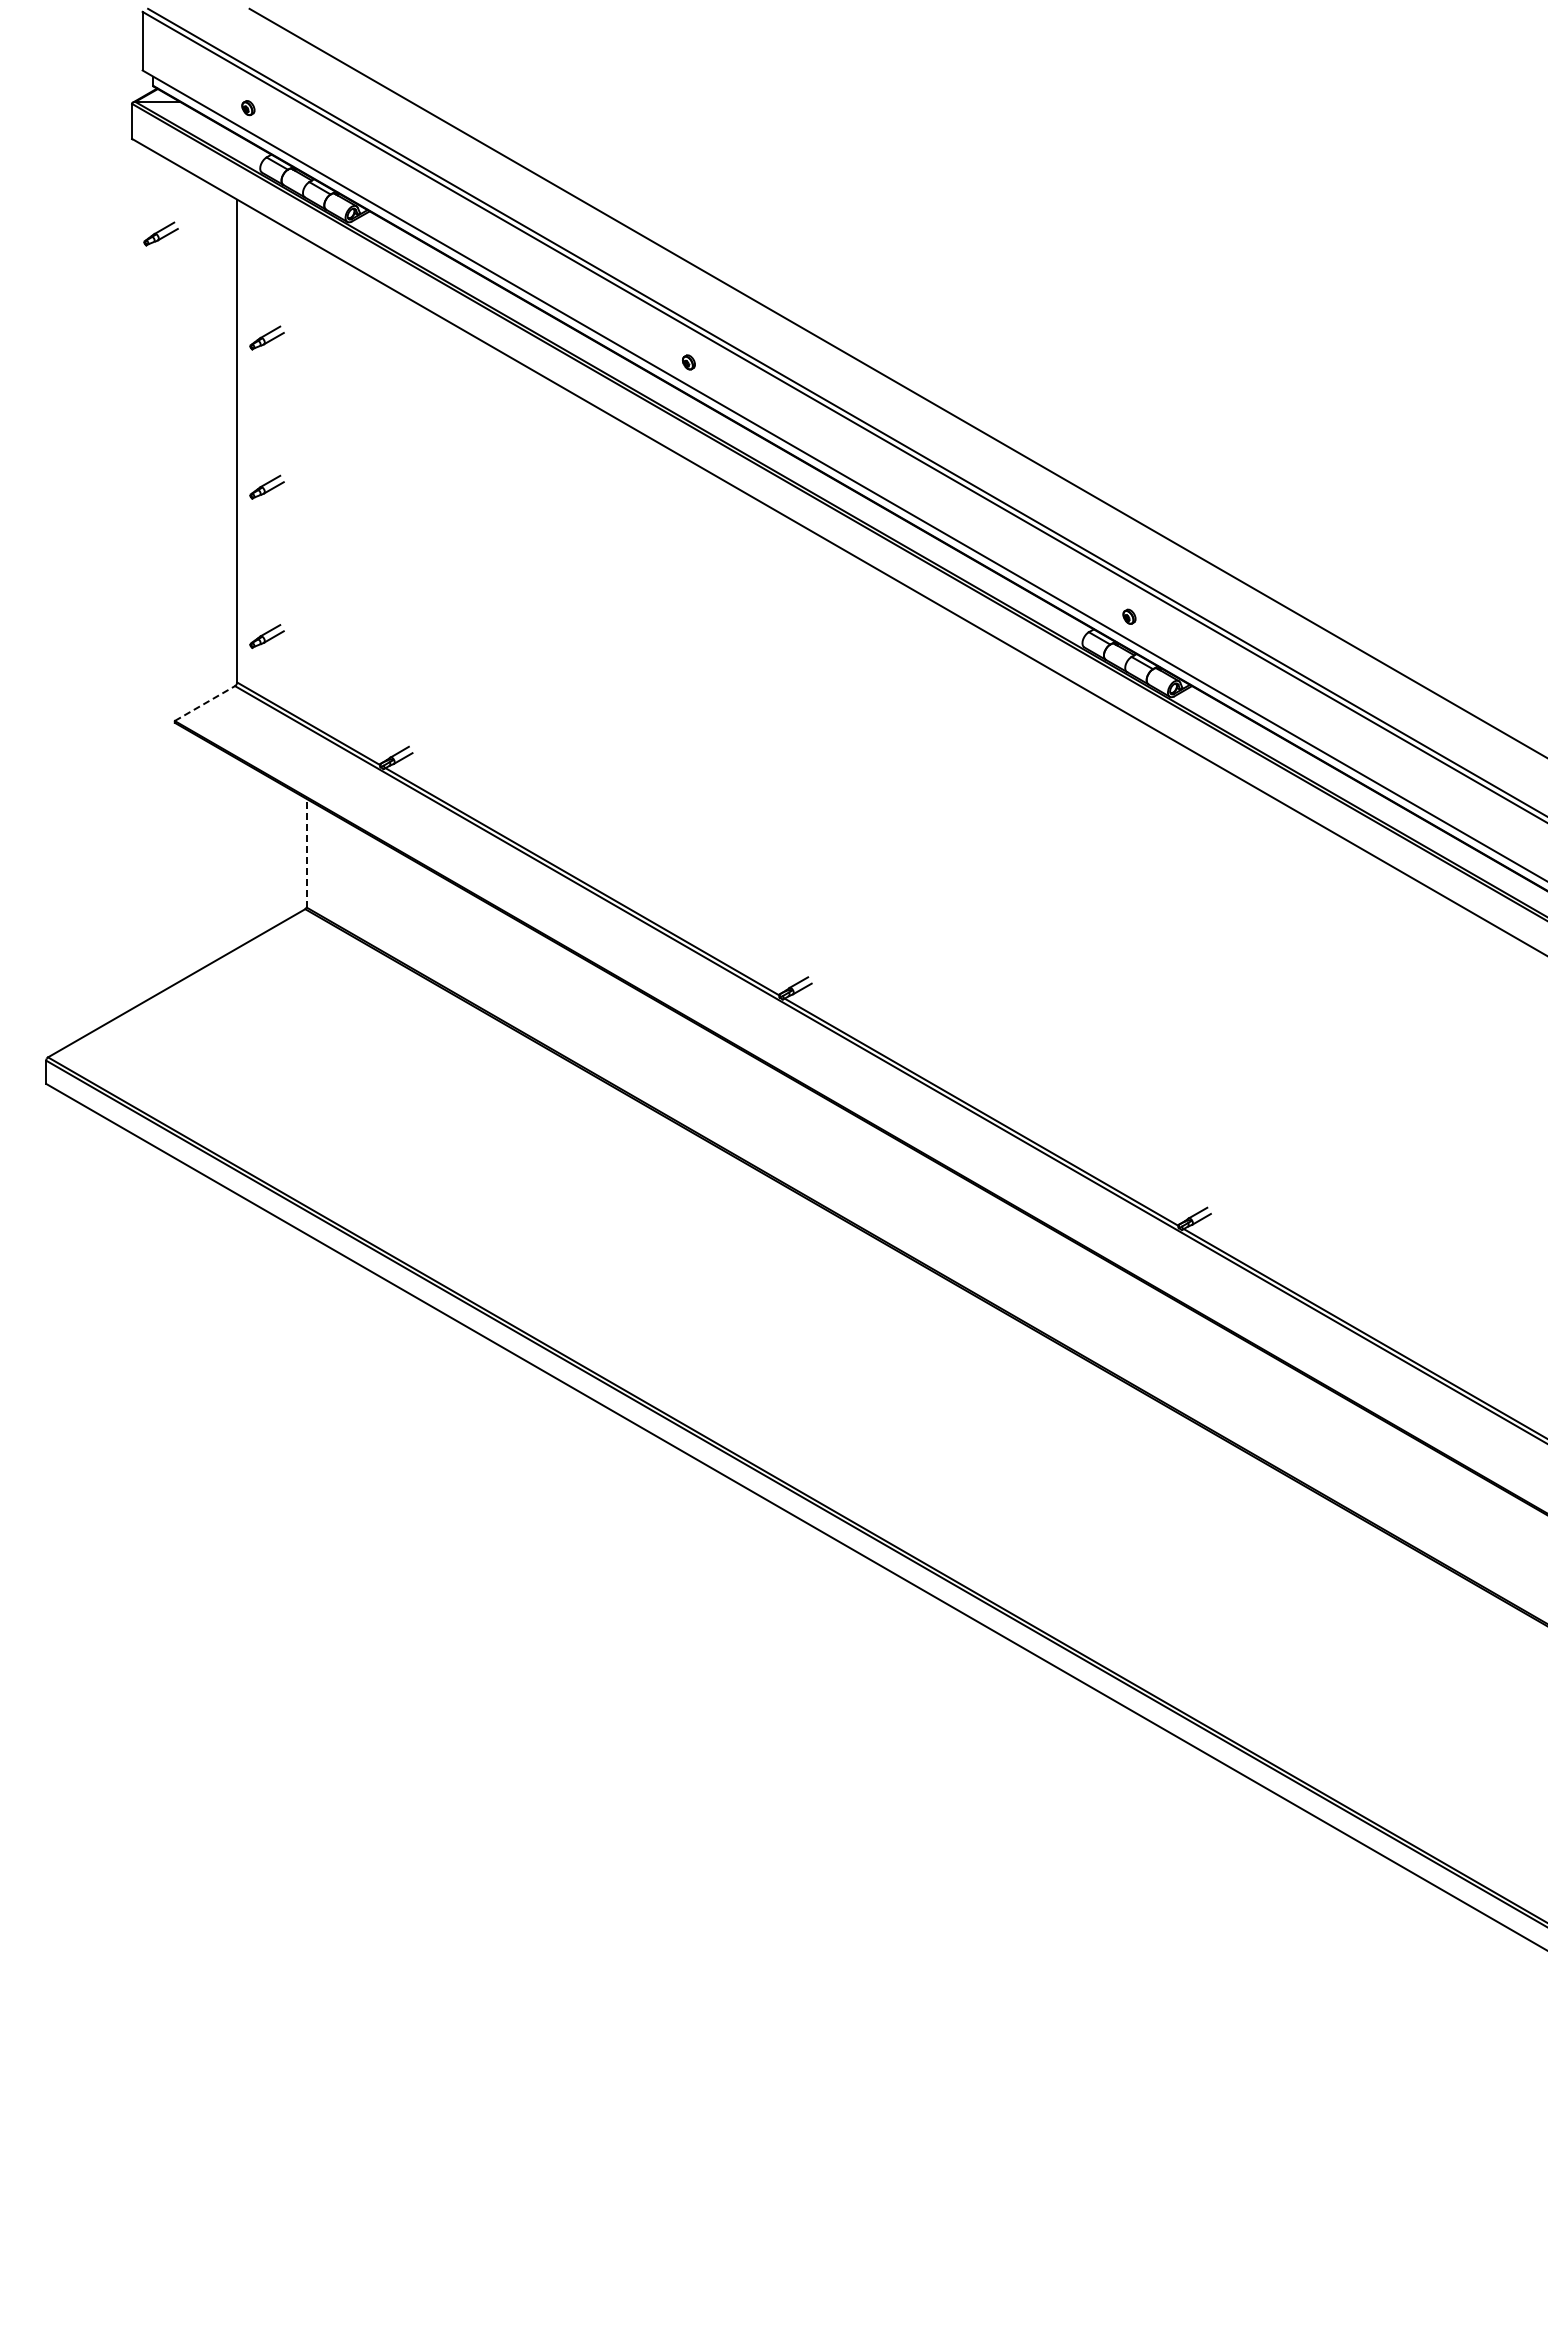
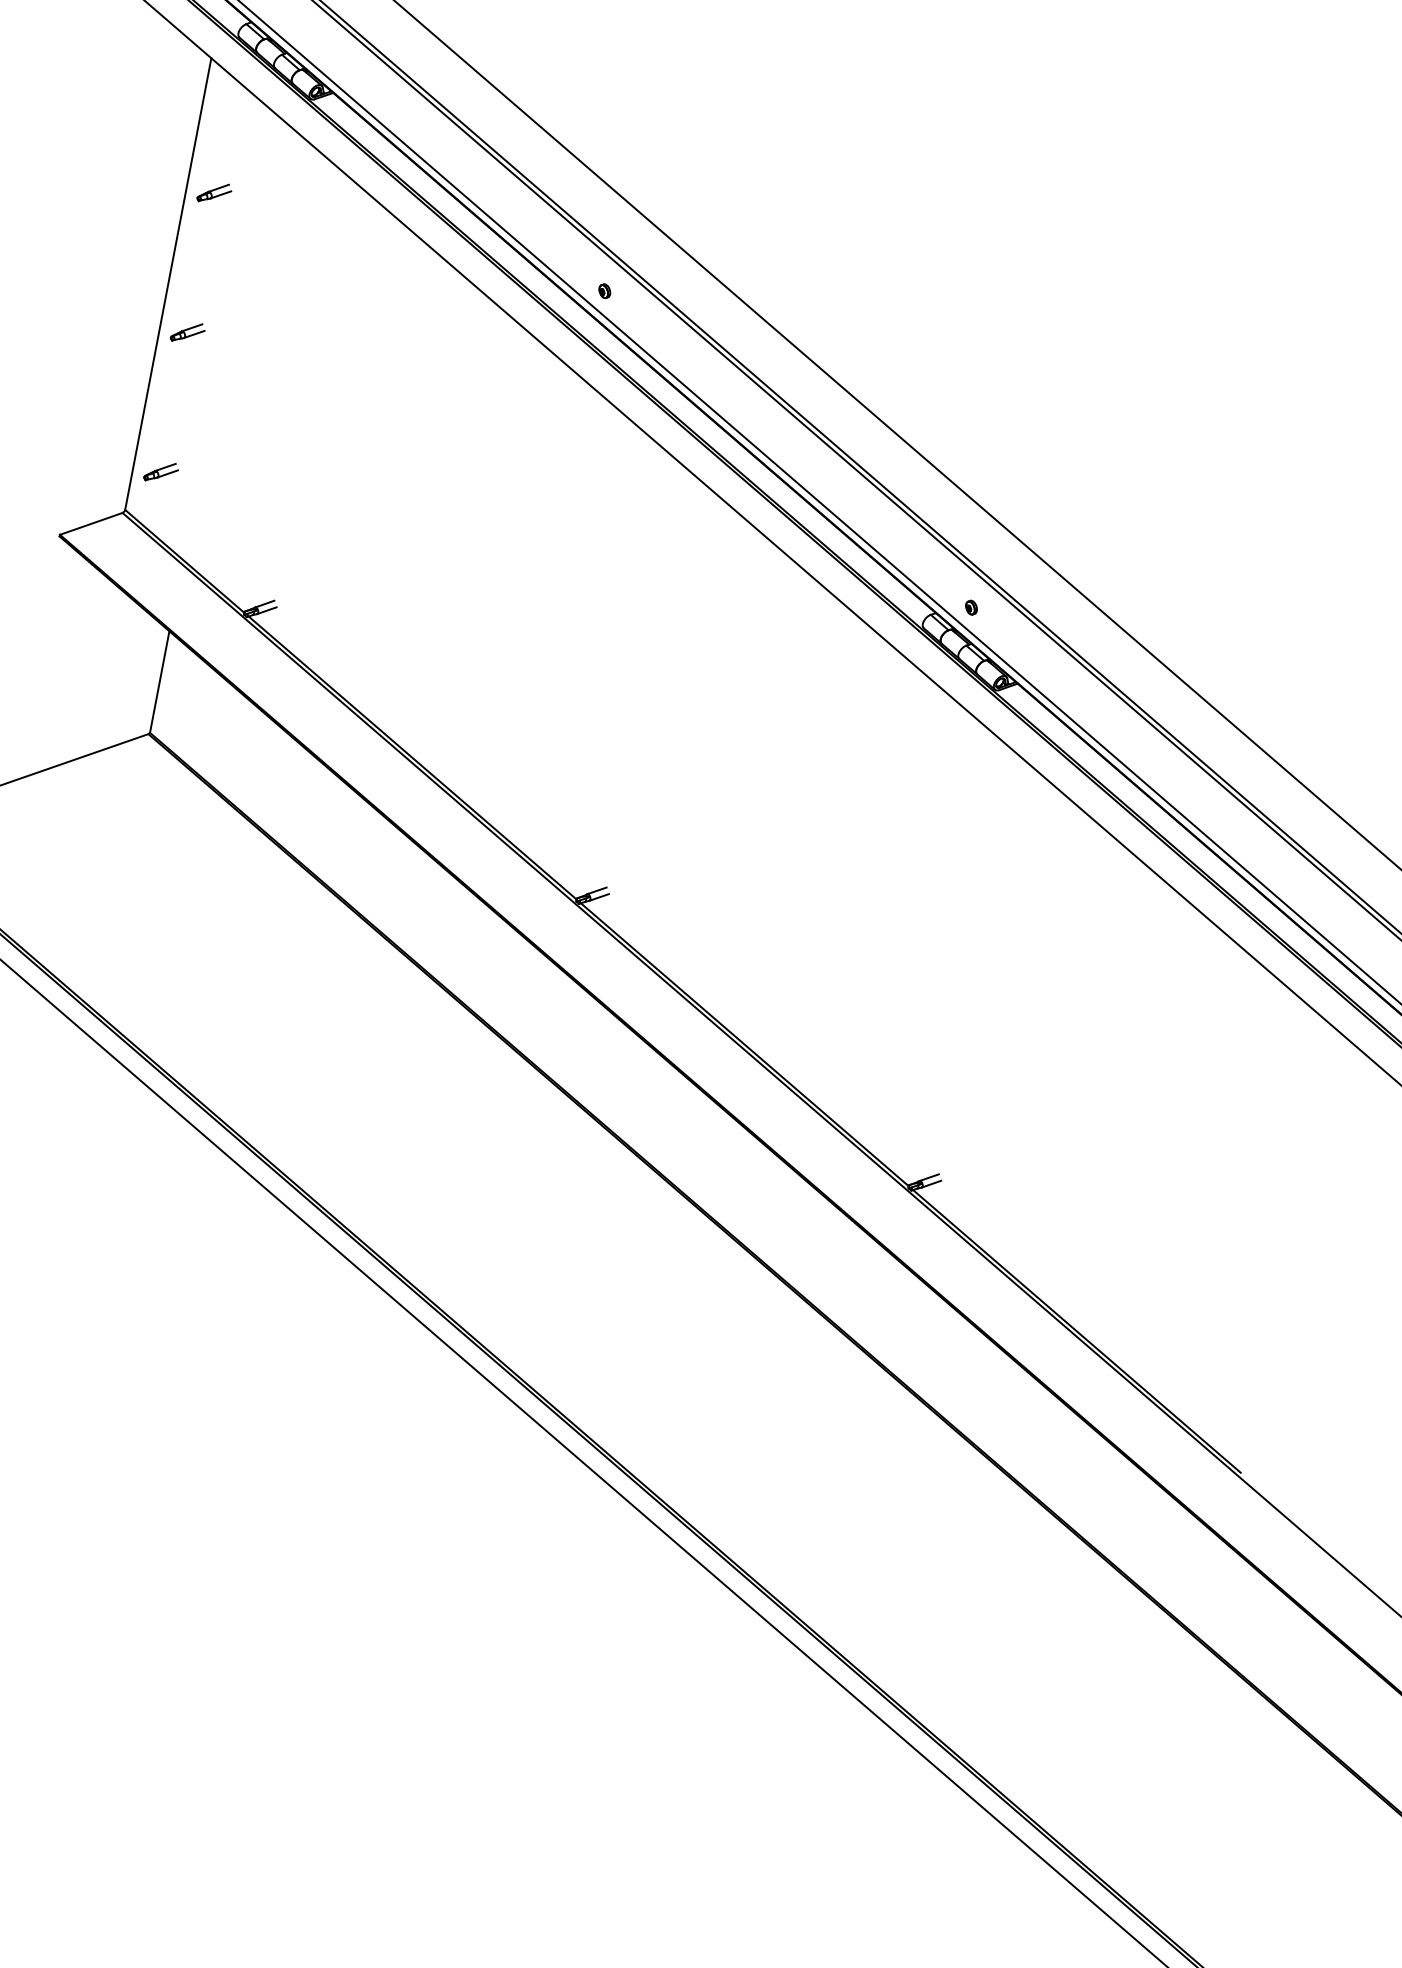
part: (160, 233) -> (133, 76), removed
line: (204, 703) -> (90, 523), dashed -> solid
line: (306, 852) -> (159, 681), dashed -> solid

